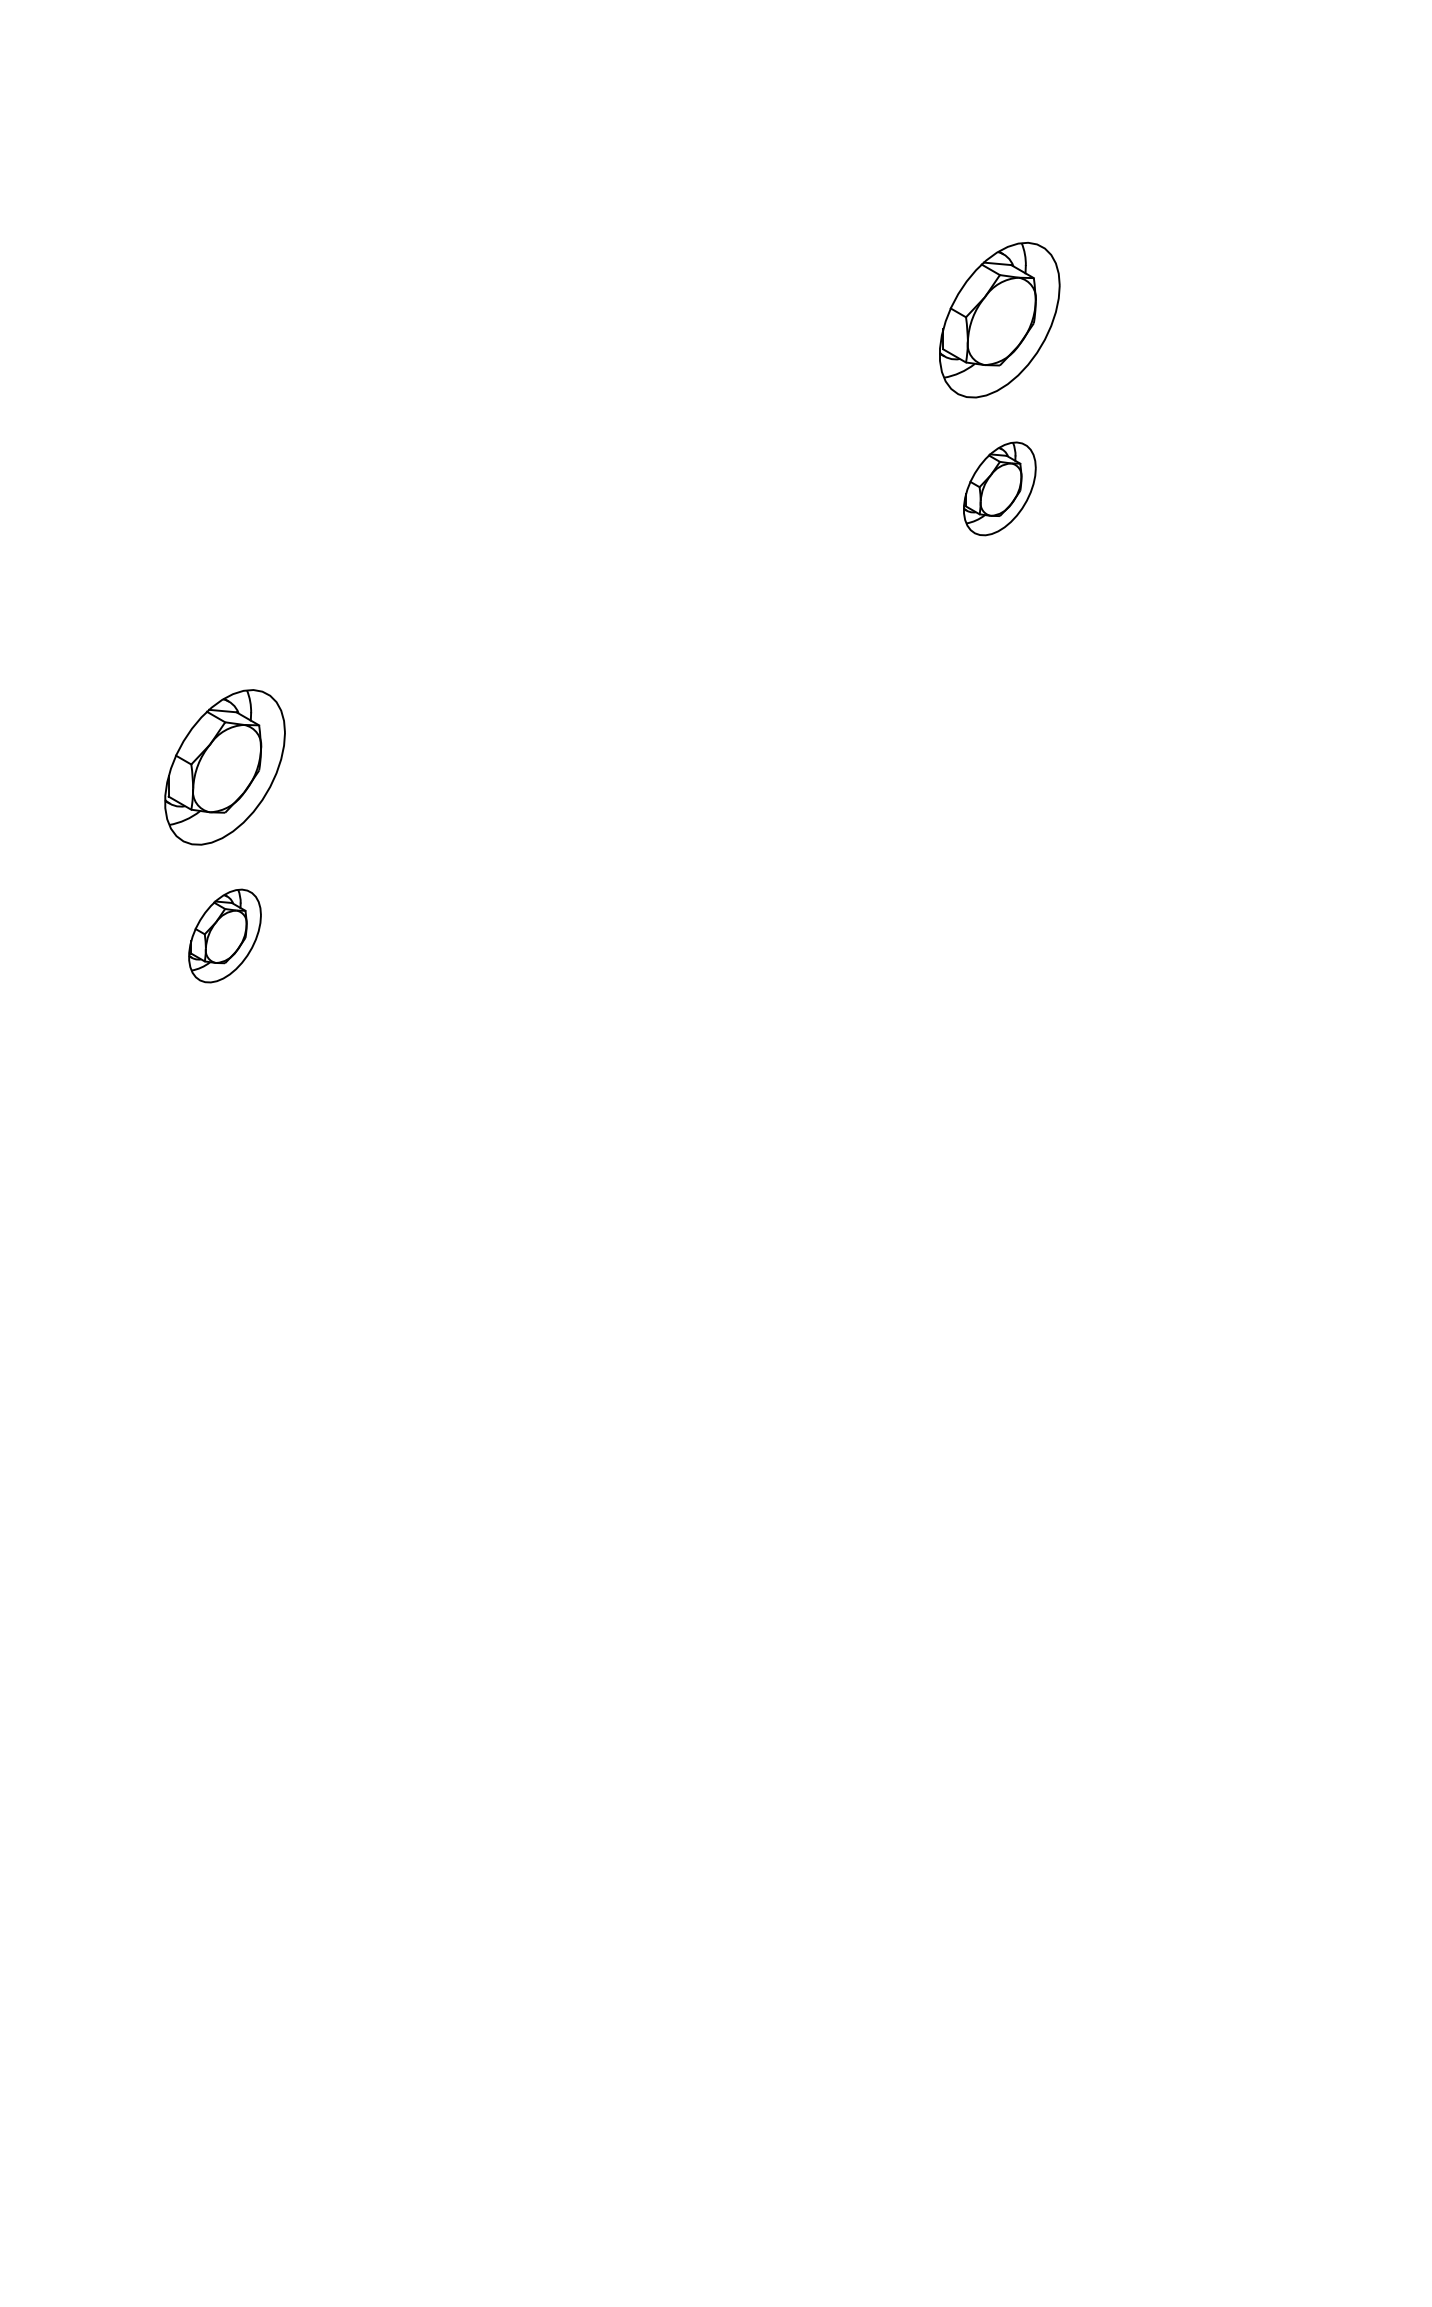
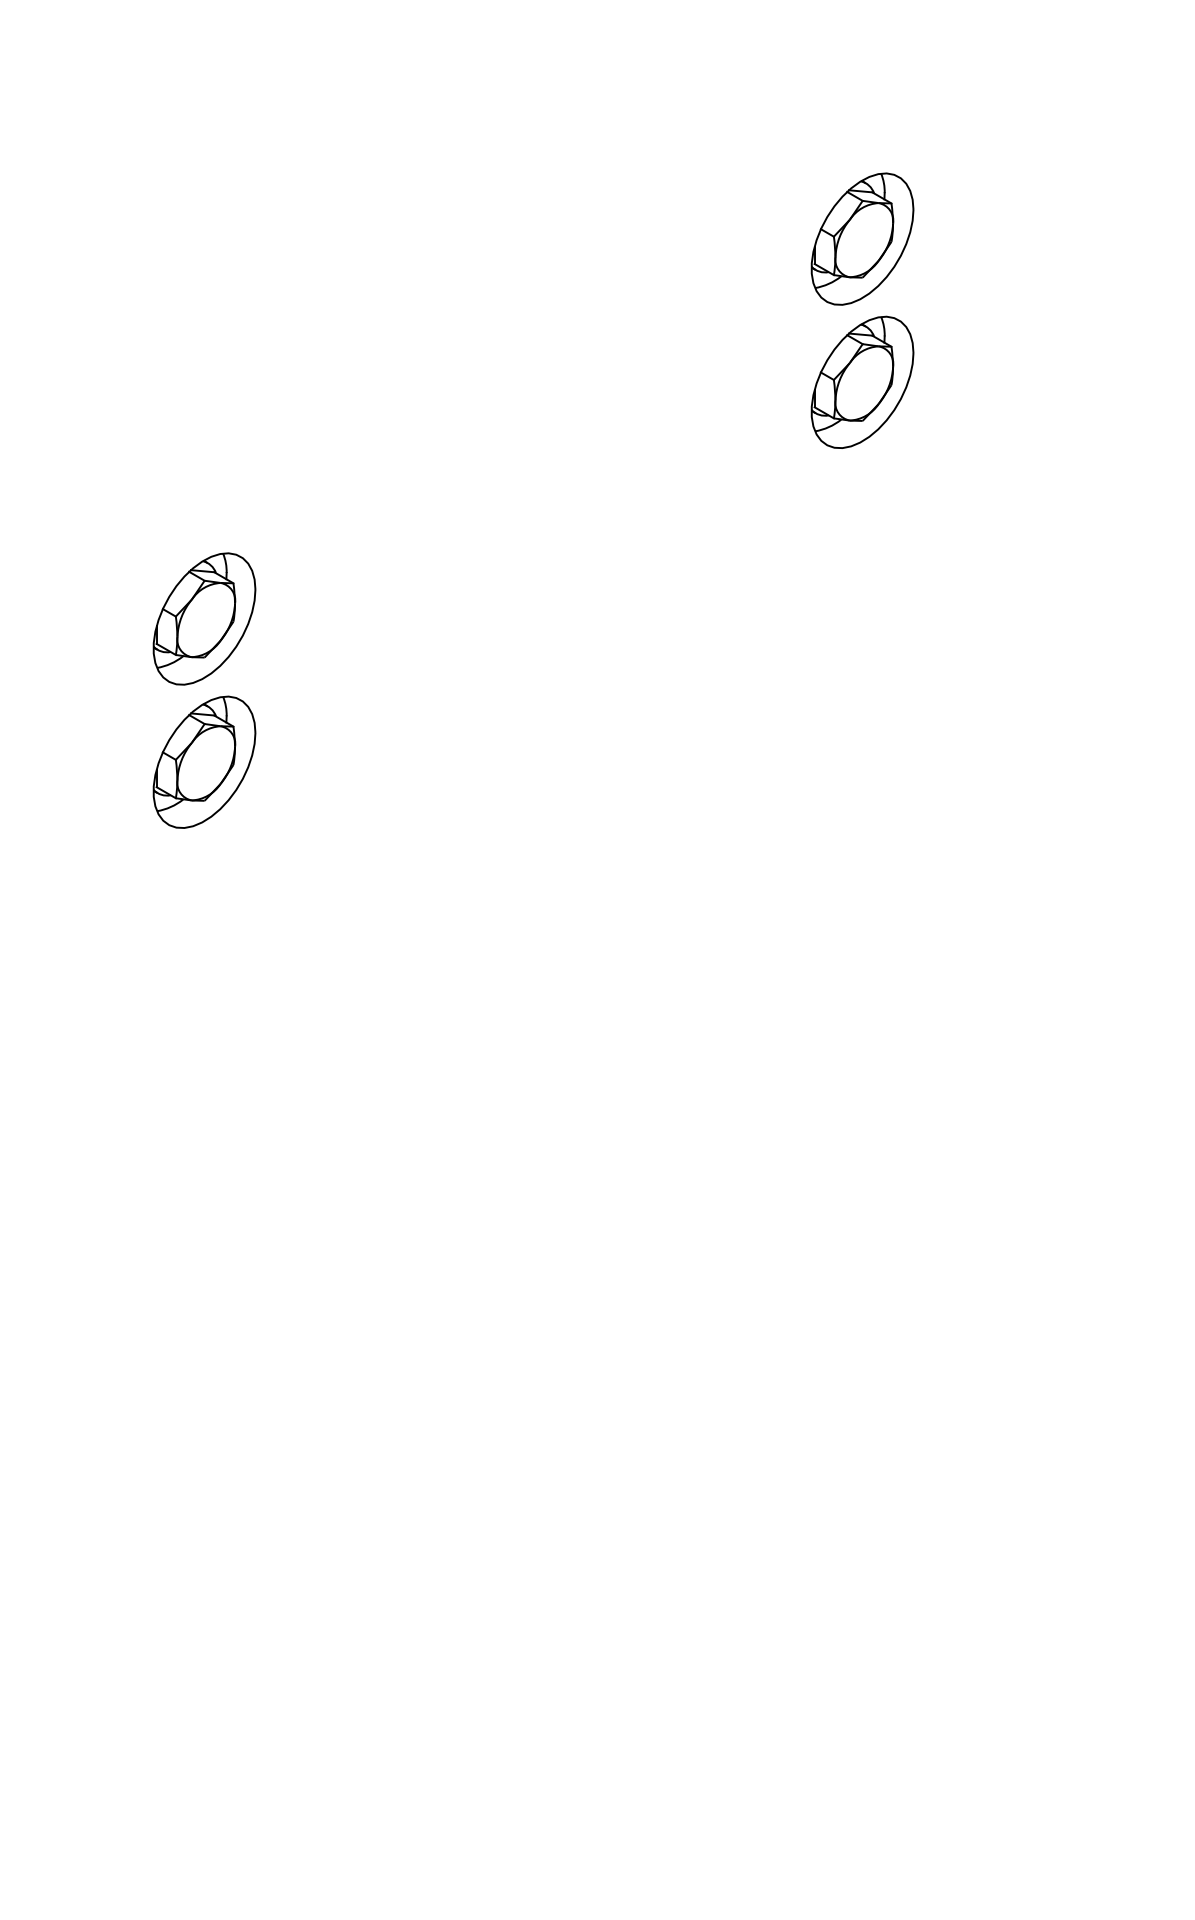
part: (999, 488) -> (862, 382), size x1.67
part: (224, 935) -> (204, 761), size x1.67

